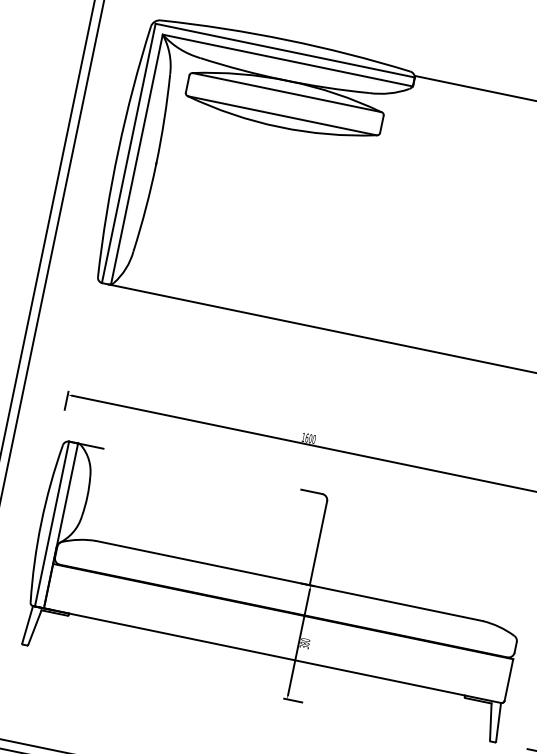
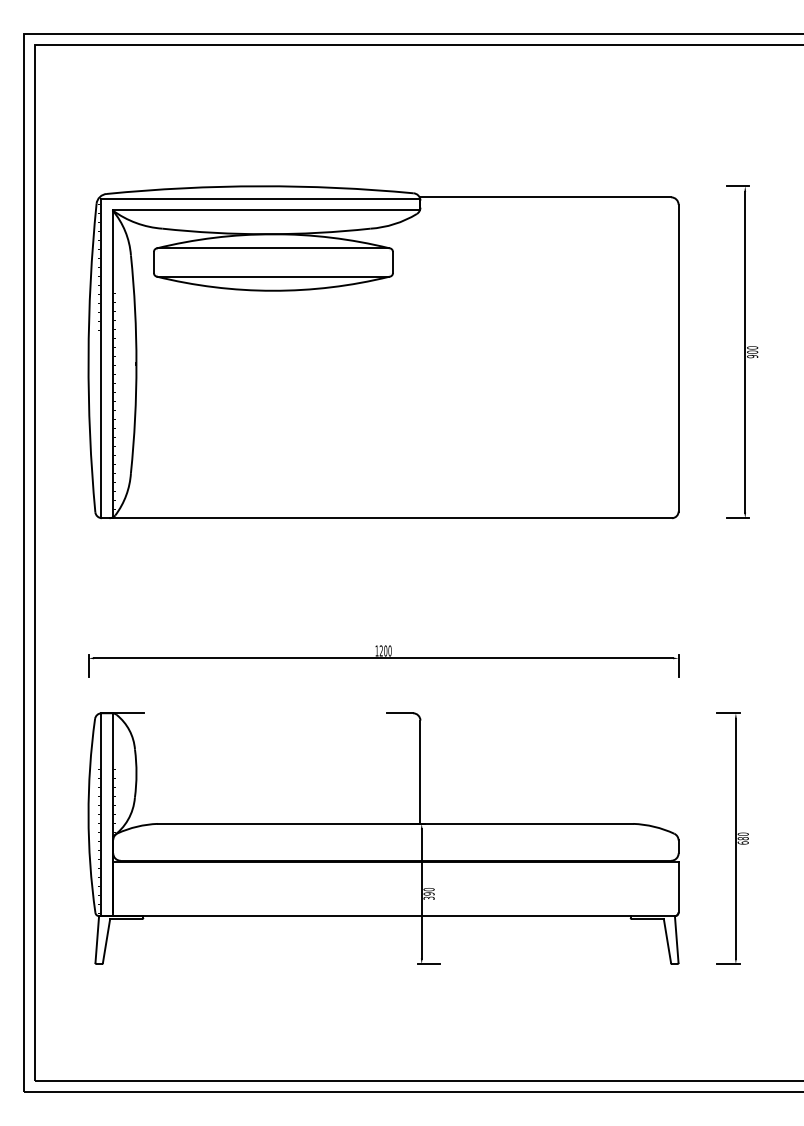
text: (307, 437) -> (381, 650), 1600 -> 1200
text: (304, 643) -> (428, 893), 380 -> 390

